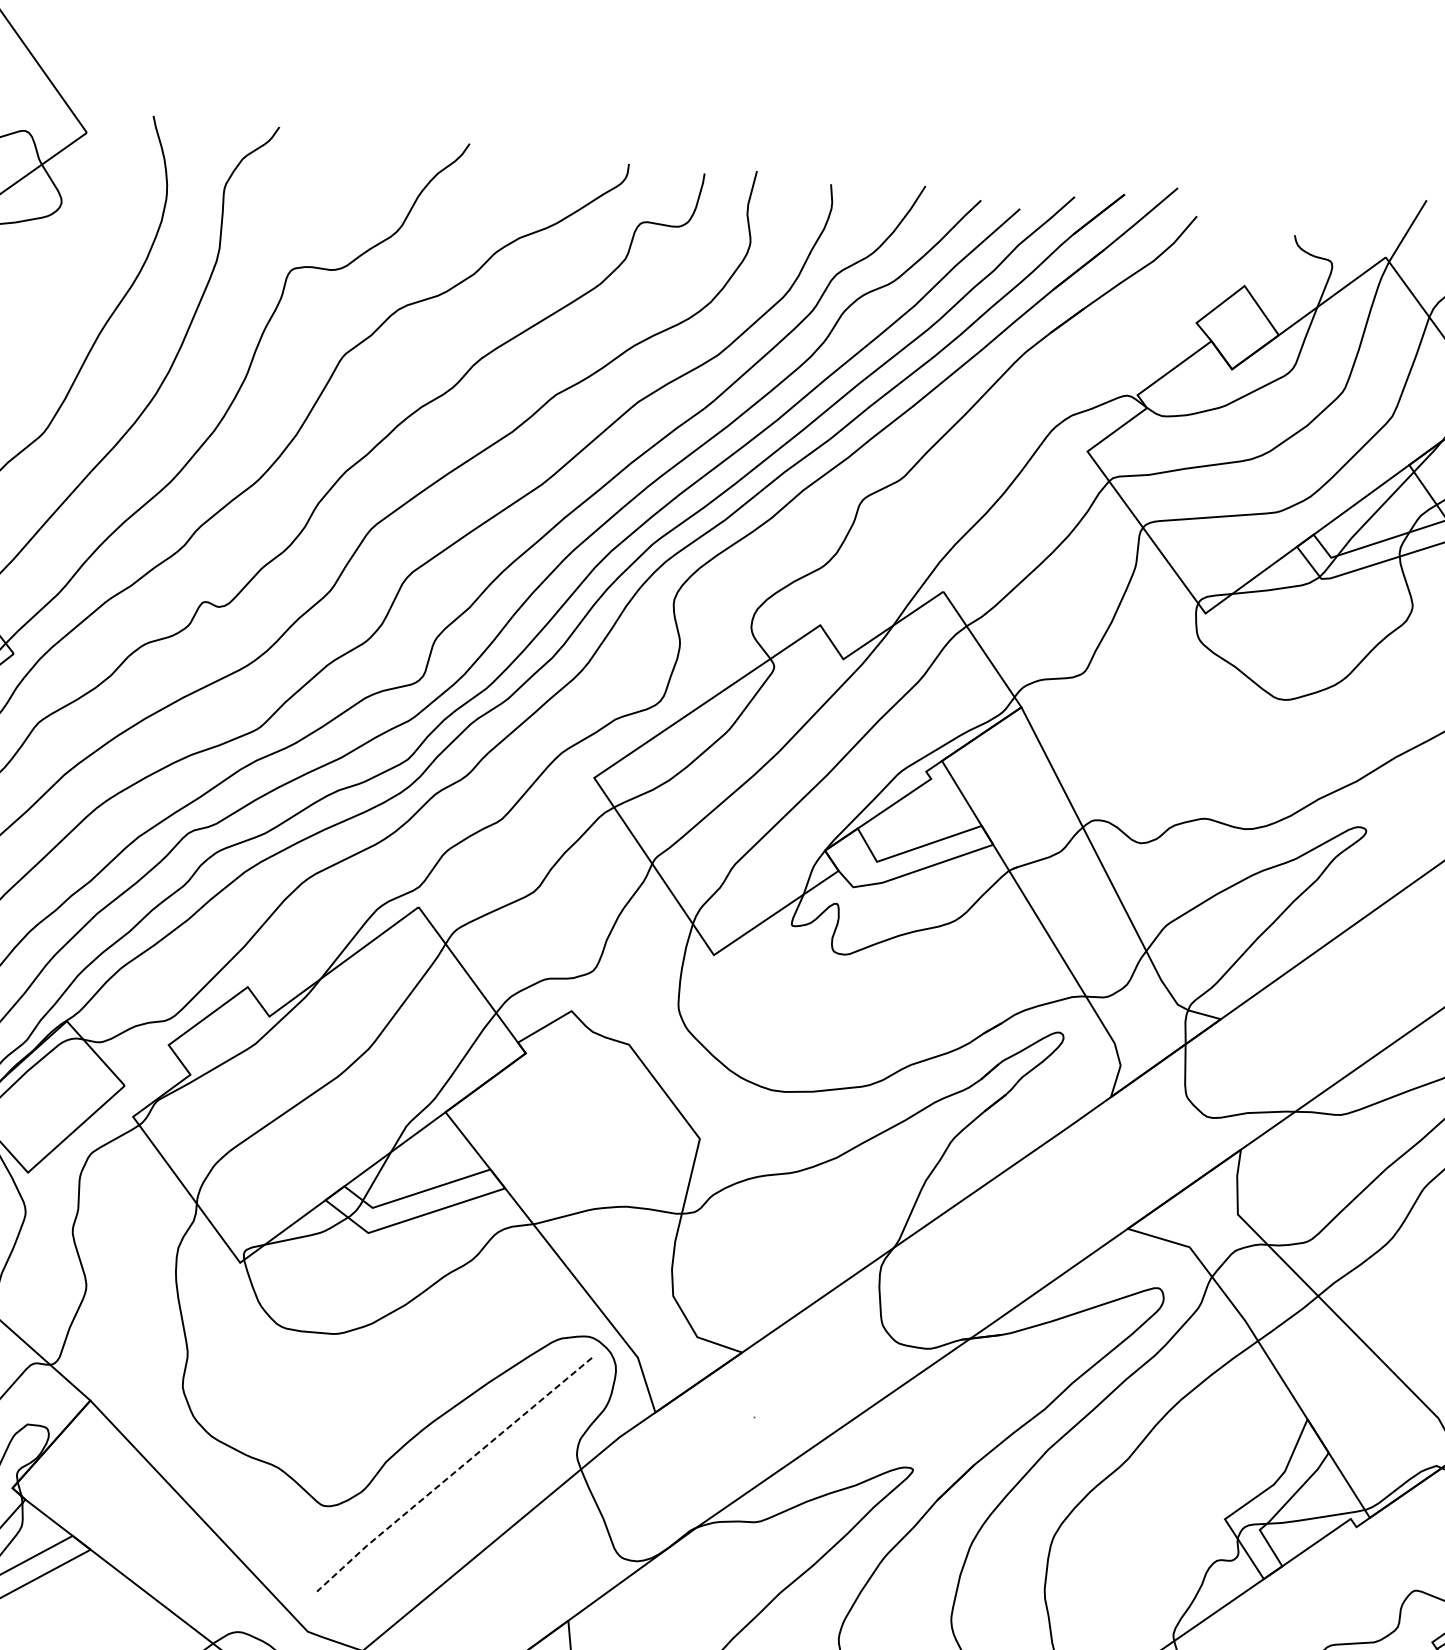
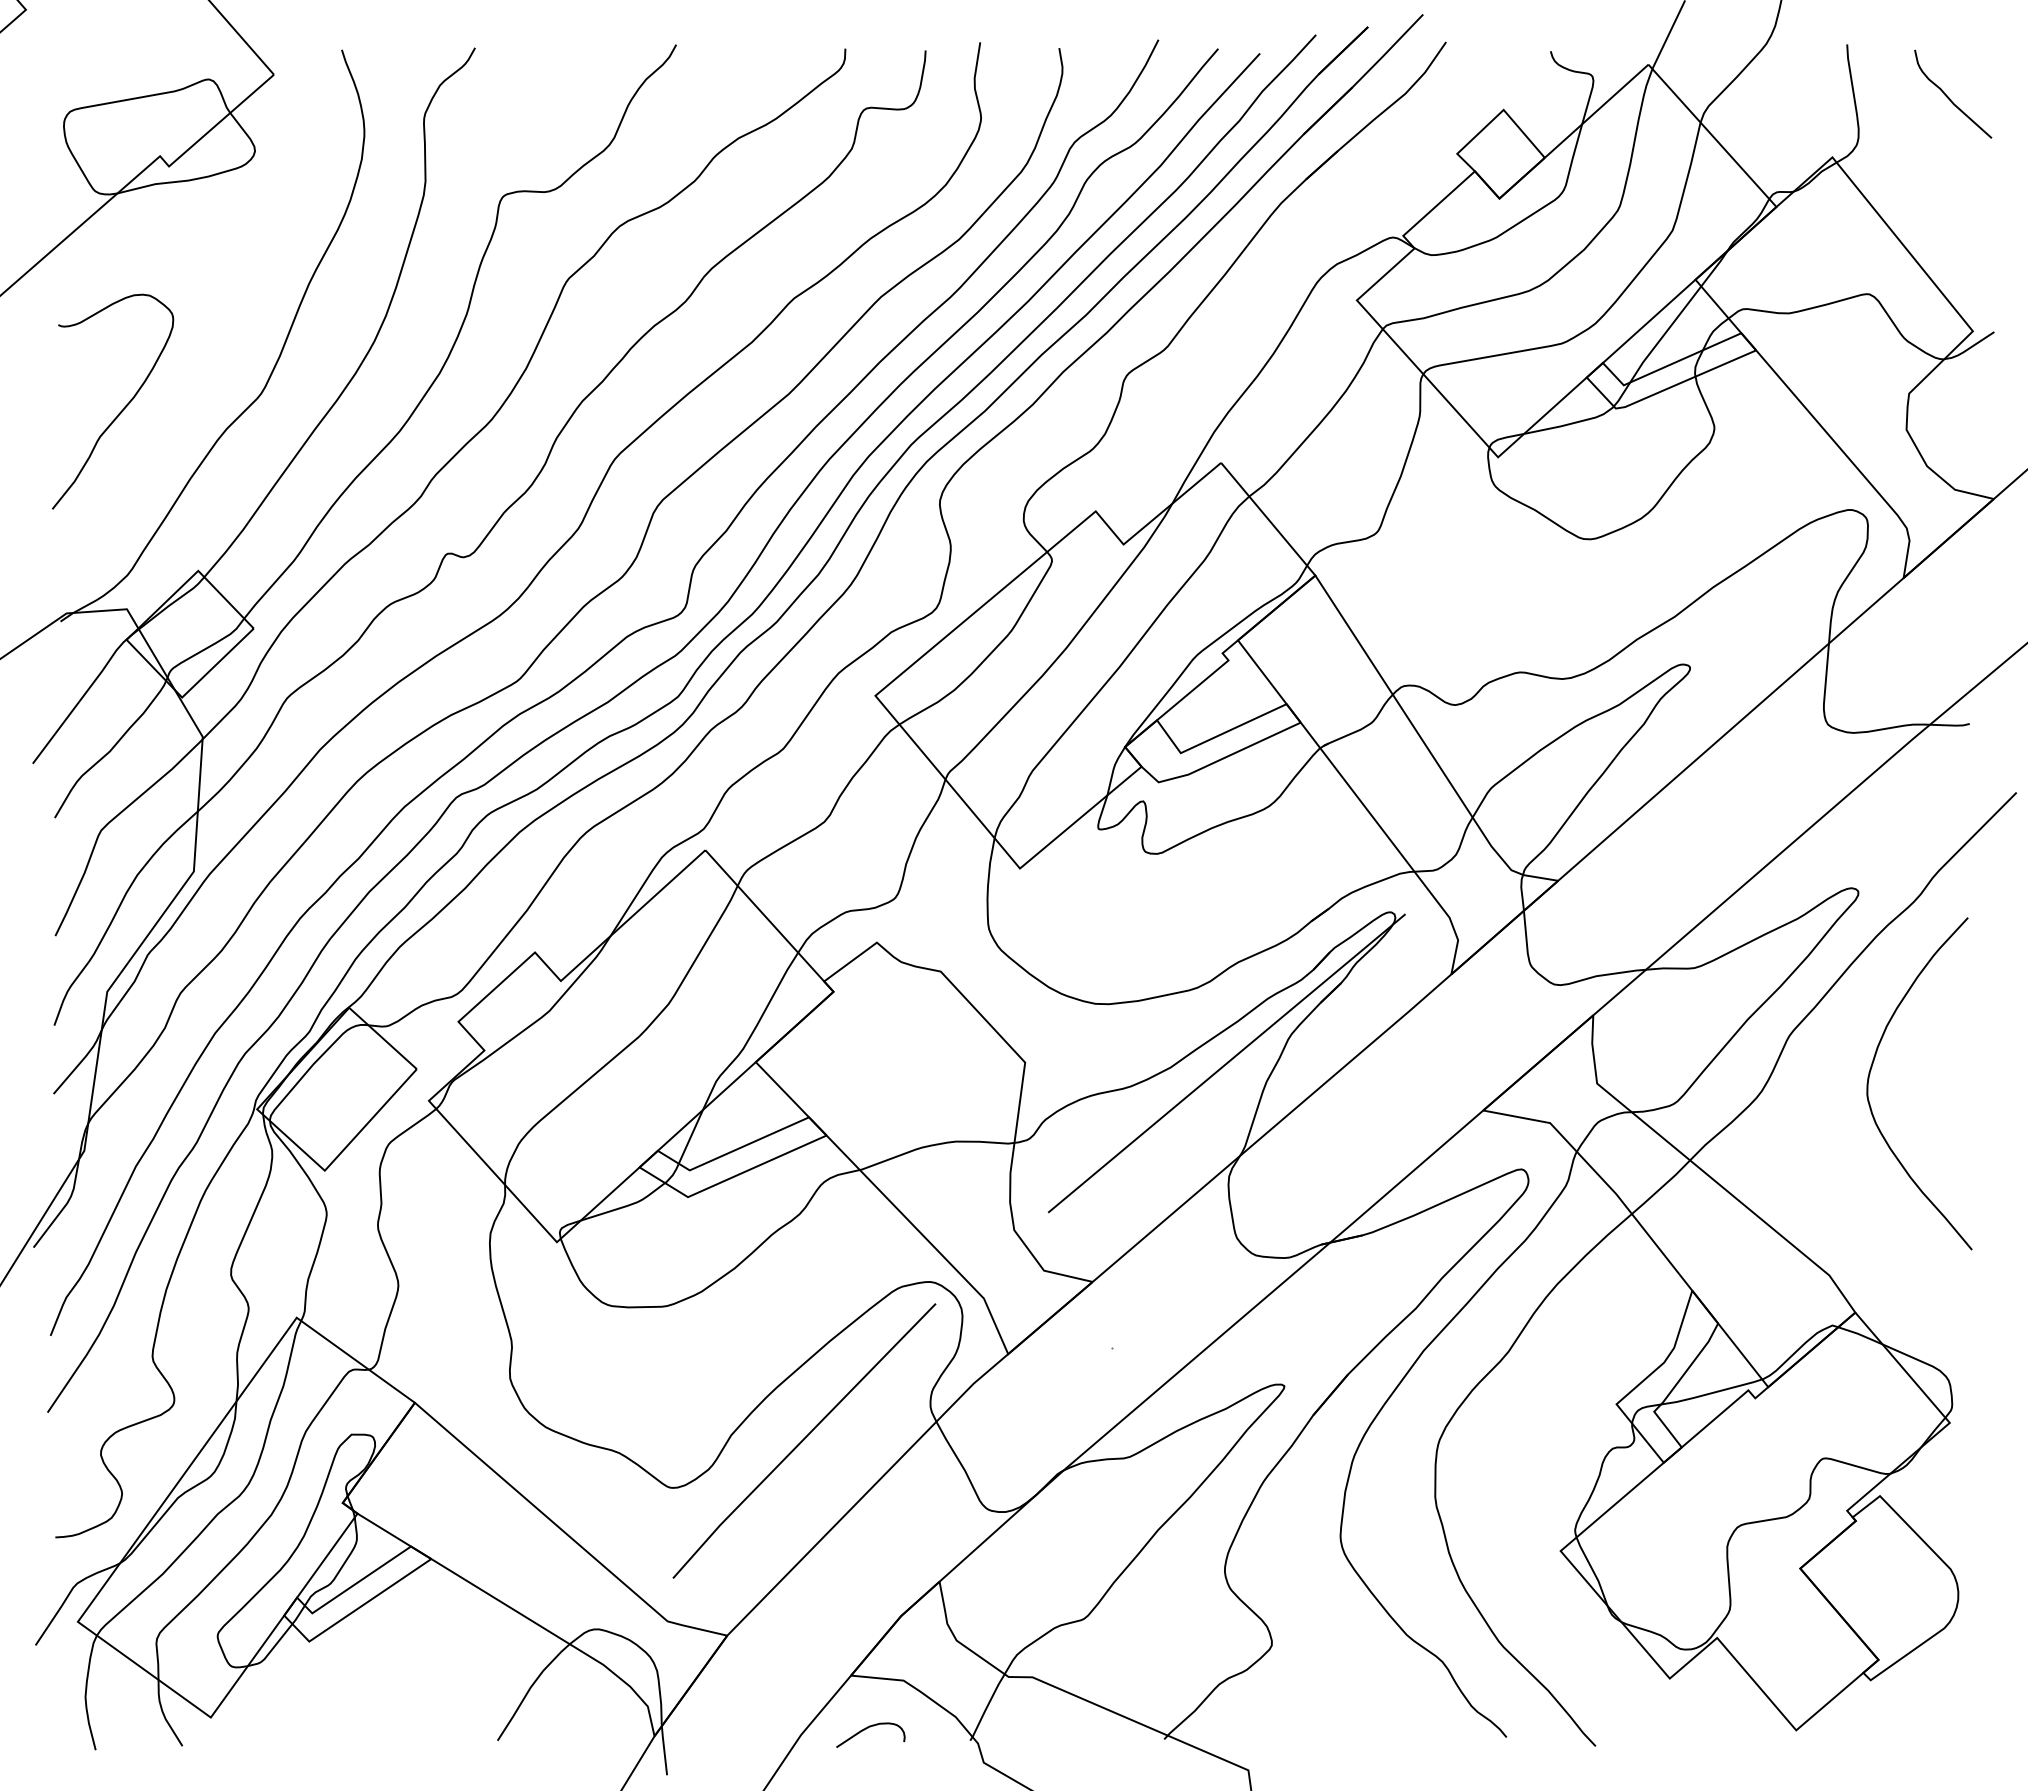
line: (889, 1159) -> (1226, 1063), added
line: (452, 1474) -> (802, 1440), dashed -> solid

